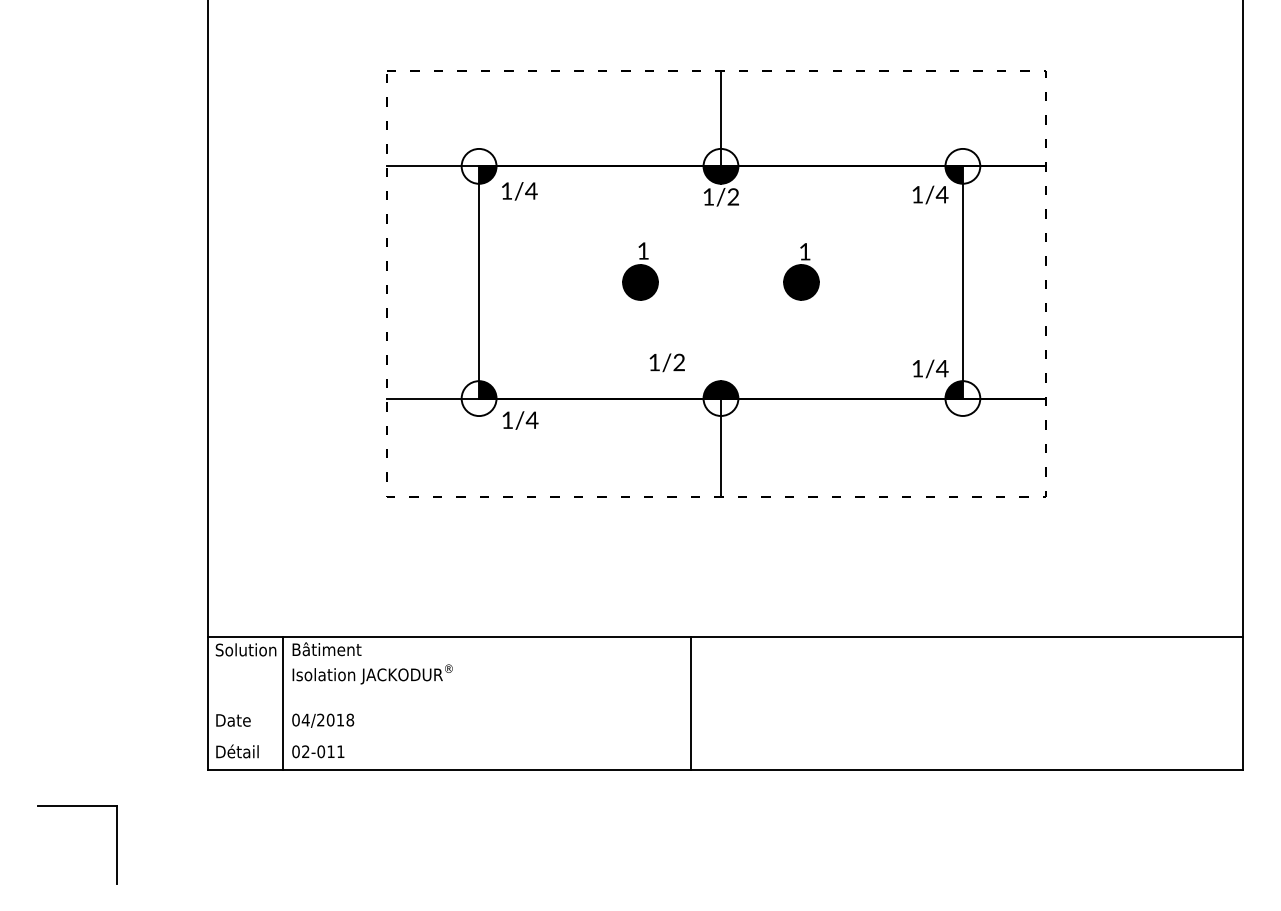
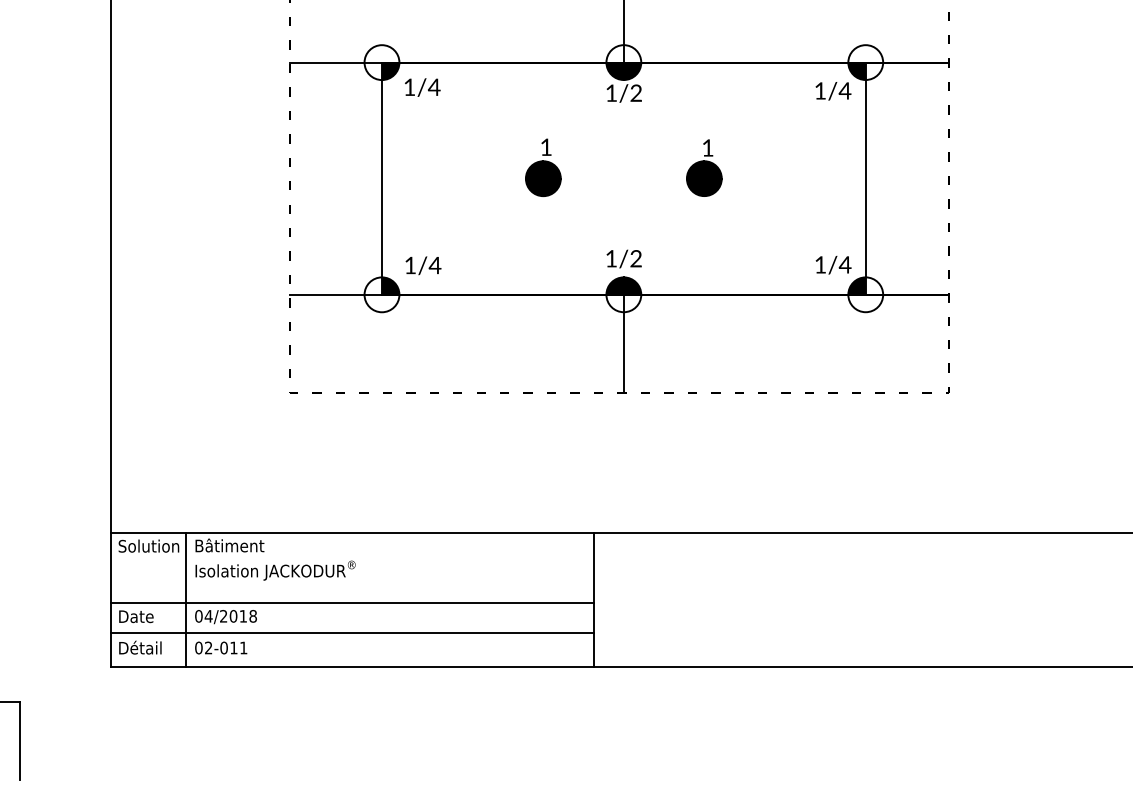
text: (666, 362) -> (623, 258), moved
text: (520, 420) -> (423, 265), moved
line: (449, 706) -> (352, 602), added
line: (449, 736) -> (352, 632), added

